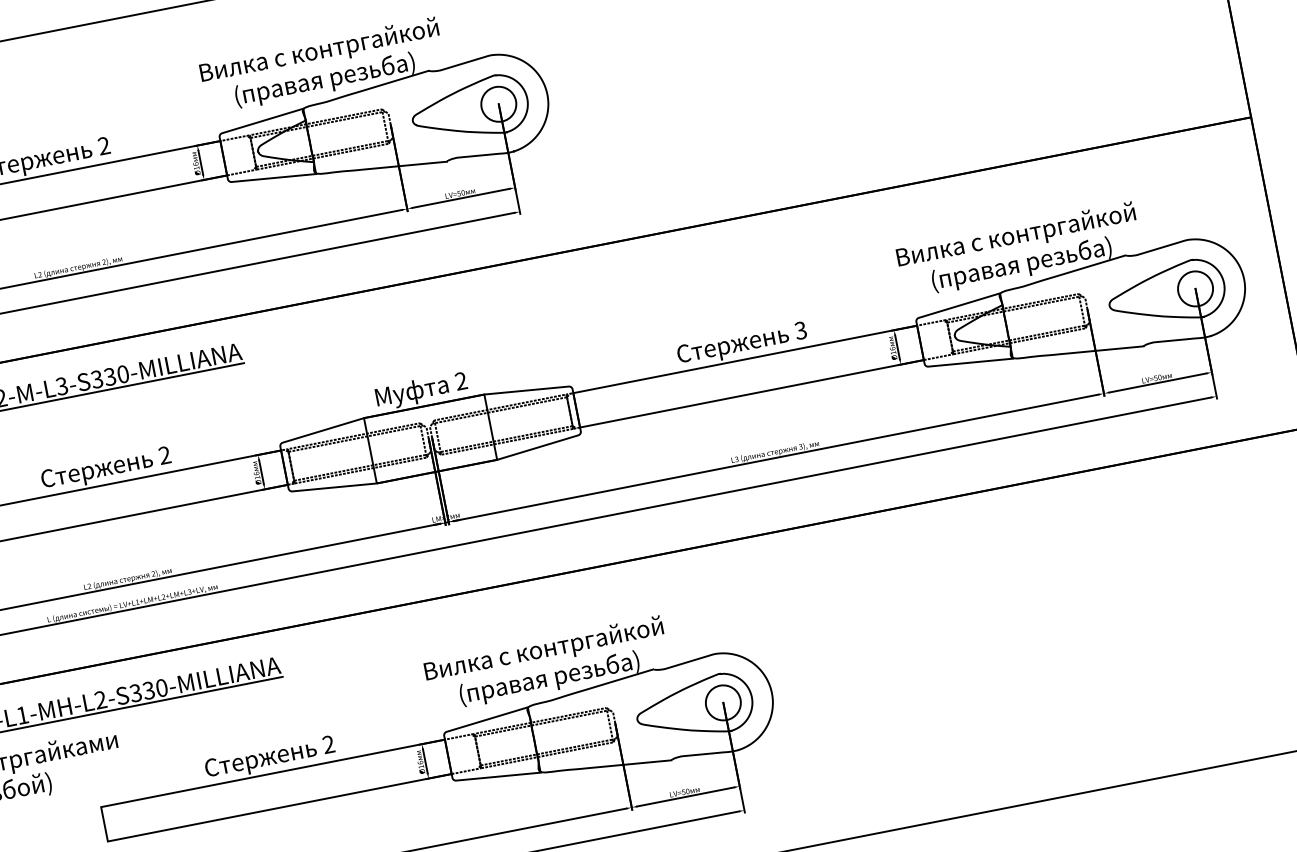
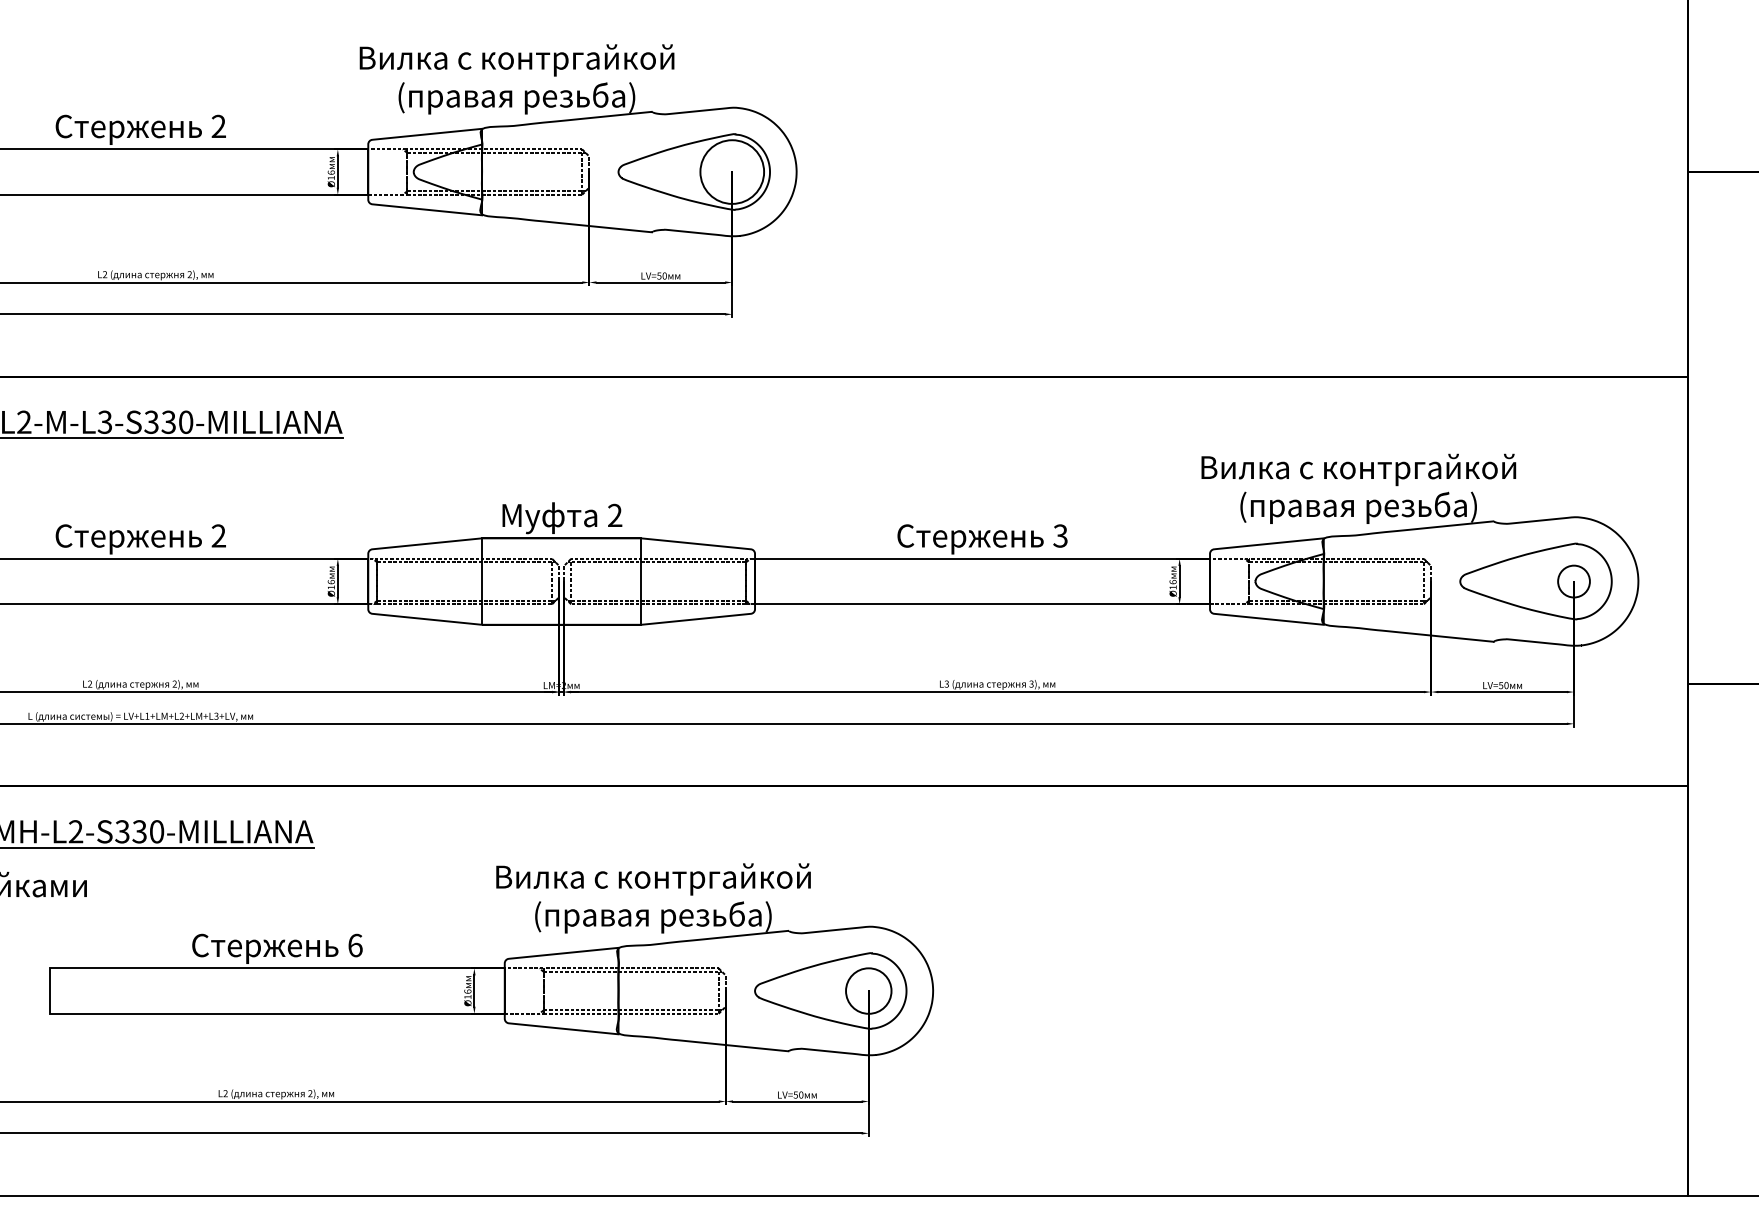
circle: (498, 103) -> (732, 171), size x1.4
circle: (1195, 288) -> (1573, 581), size x0.7
text: (328, 744) -> (355, 945), 2 -> 6

